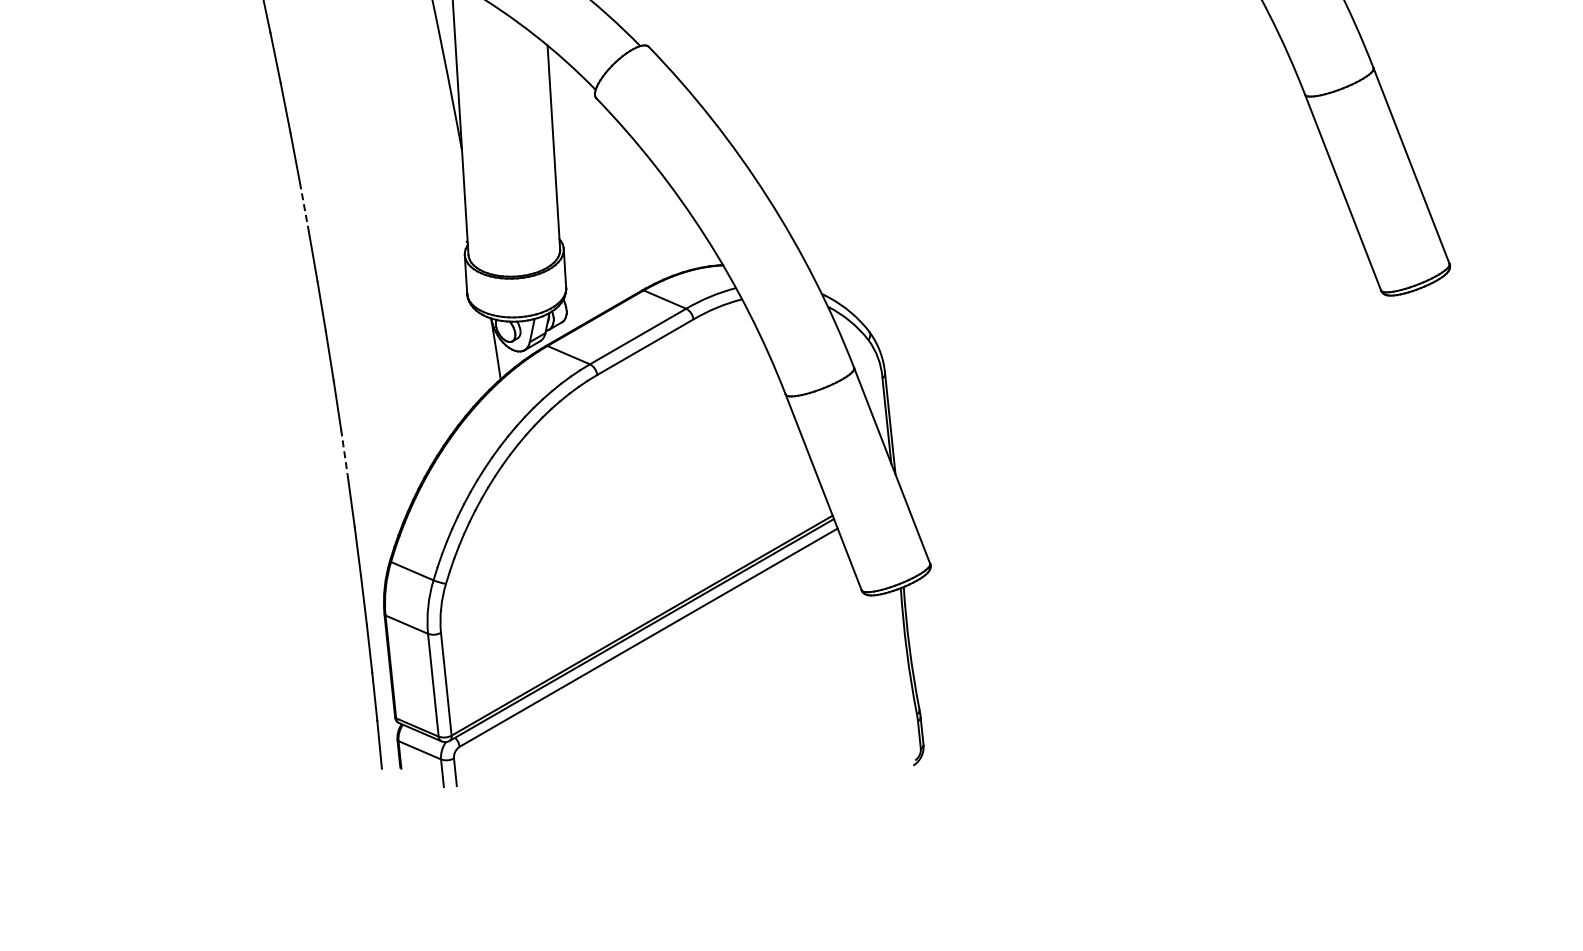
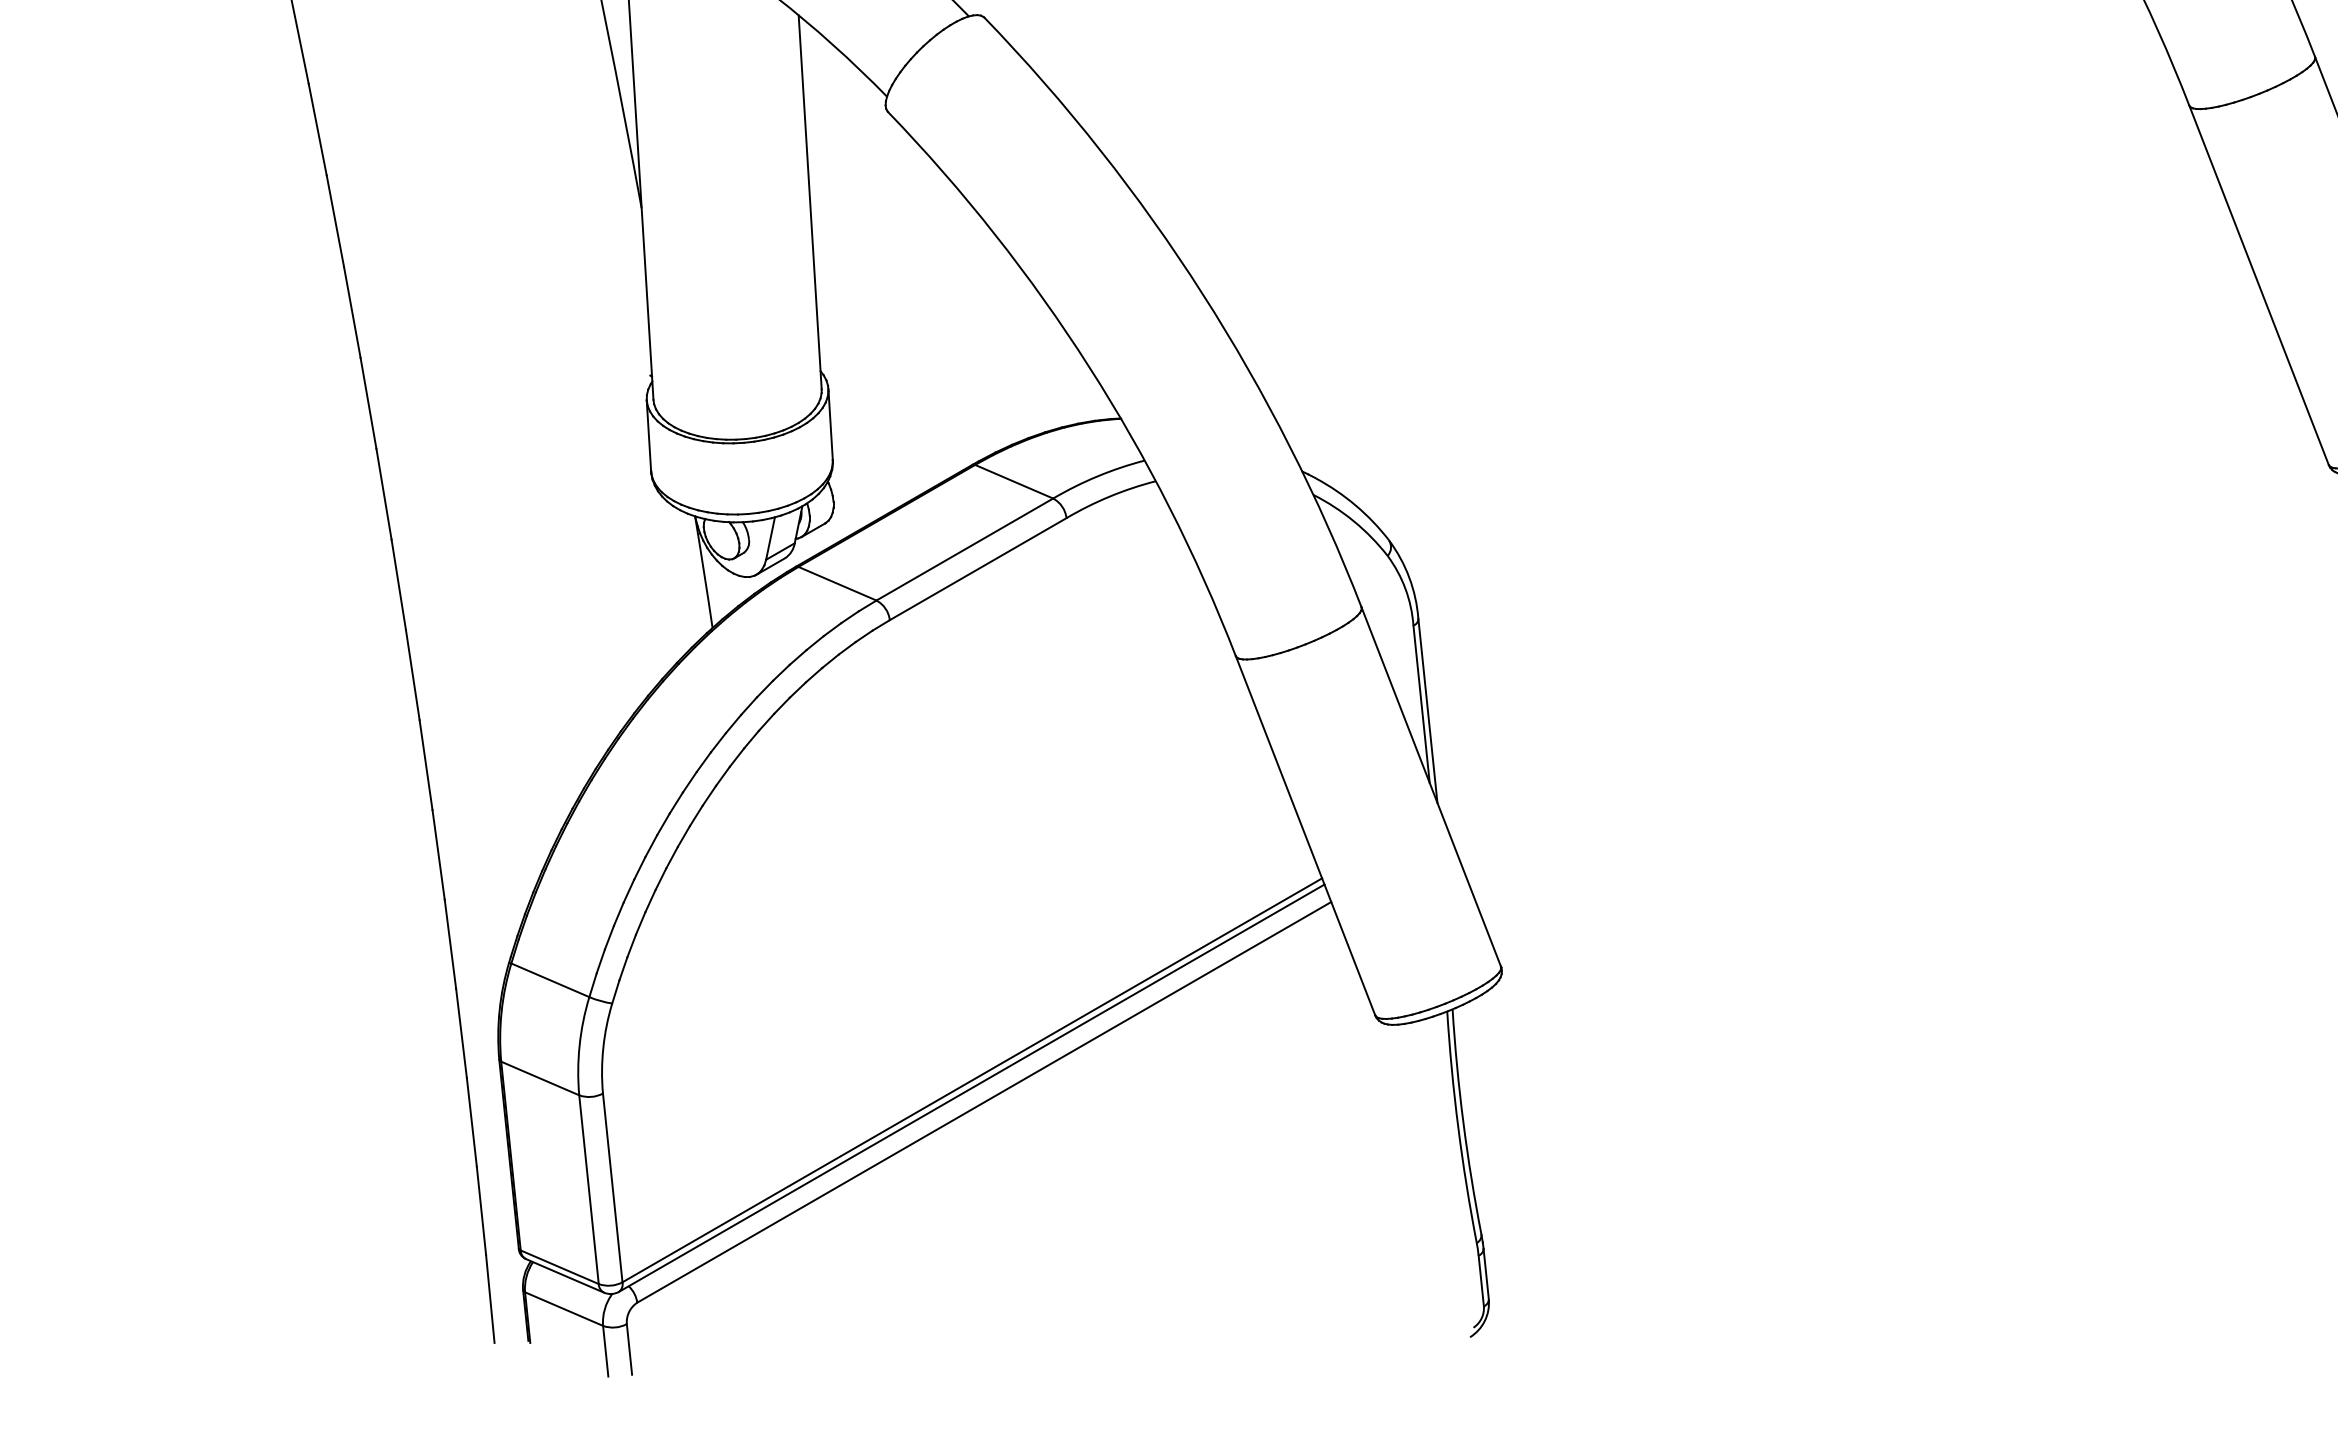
line: (304, 207) -> (352, 312), dashed -> solid
line: (344, 453) -> (425, 764), dashed -> solid

